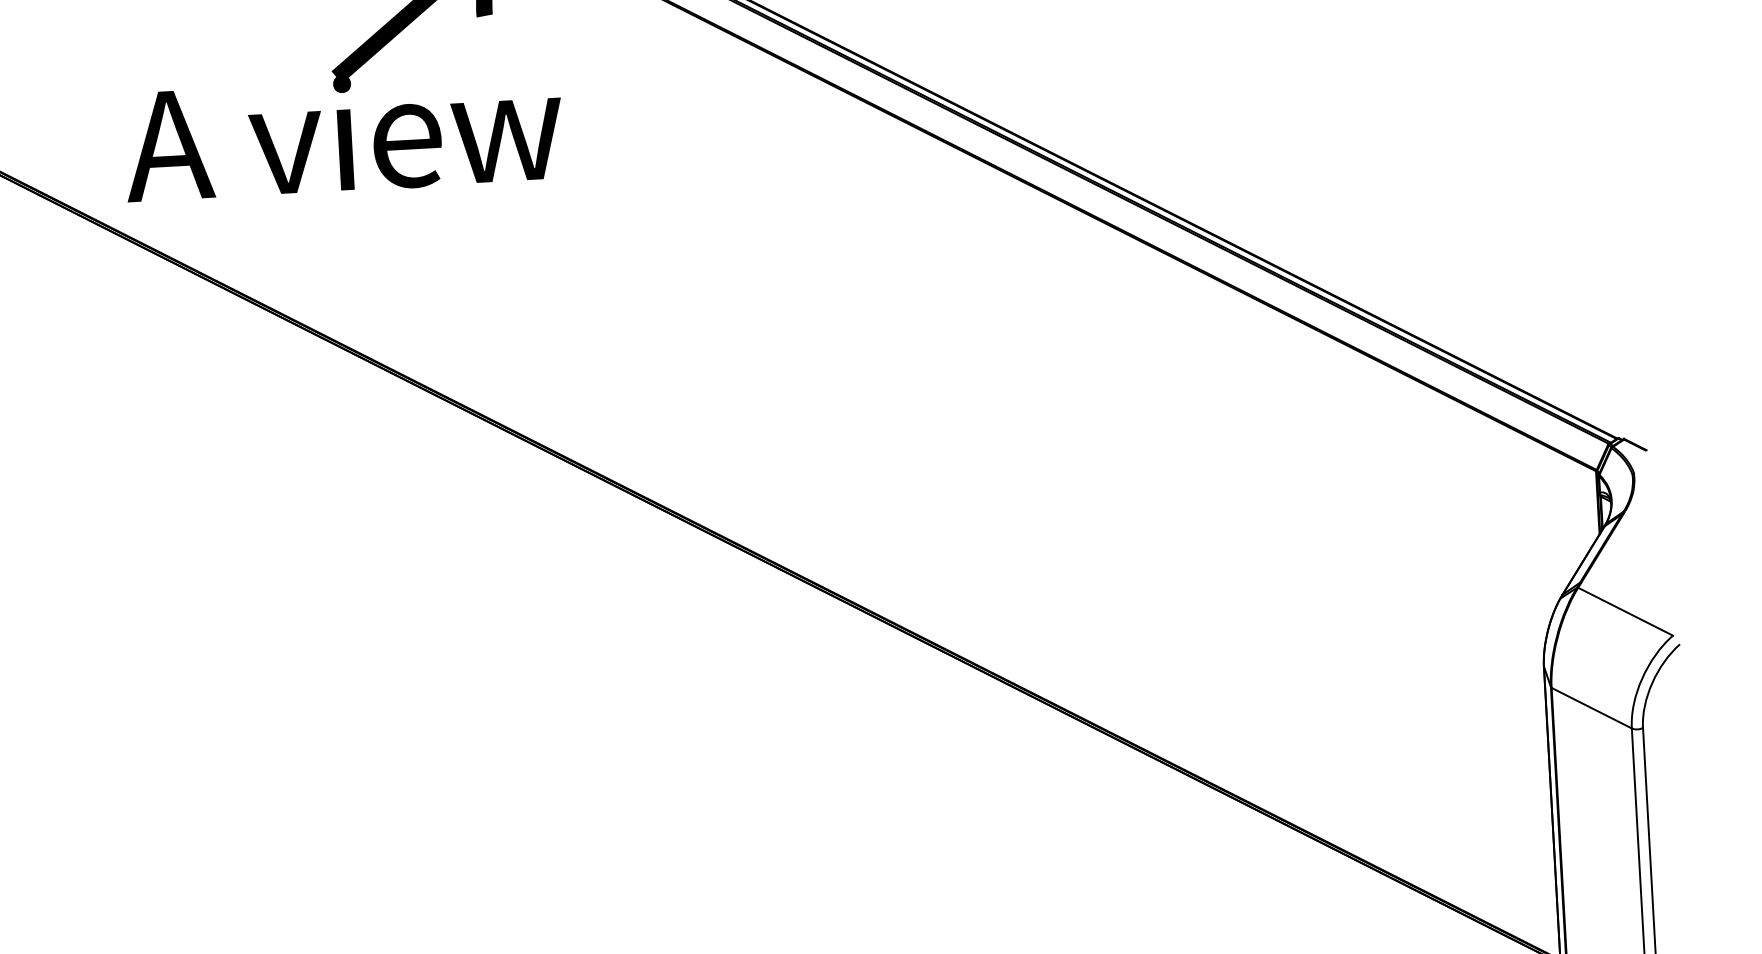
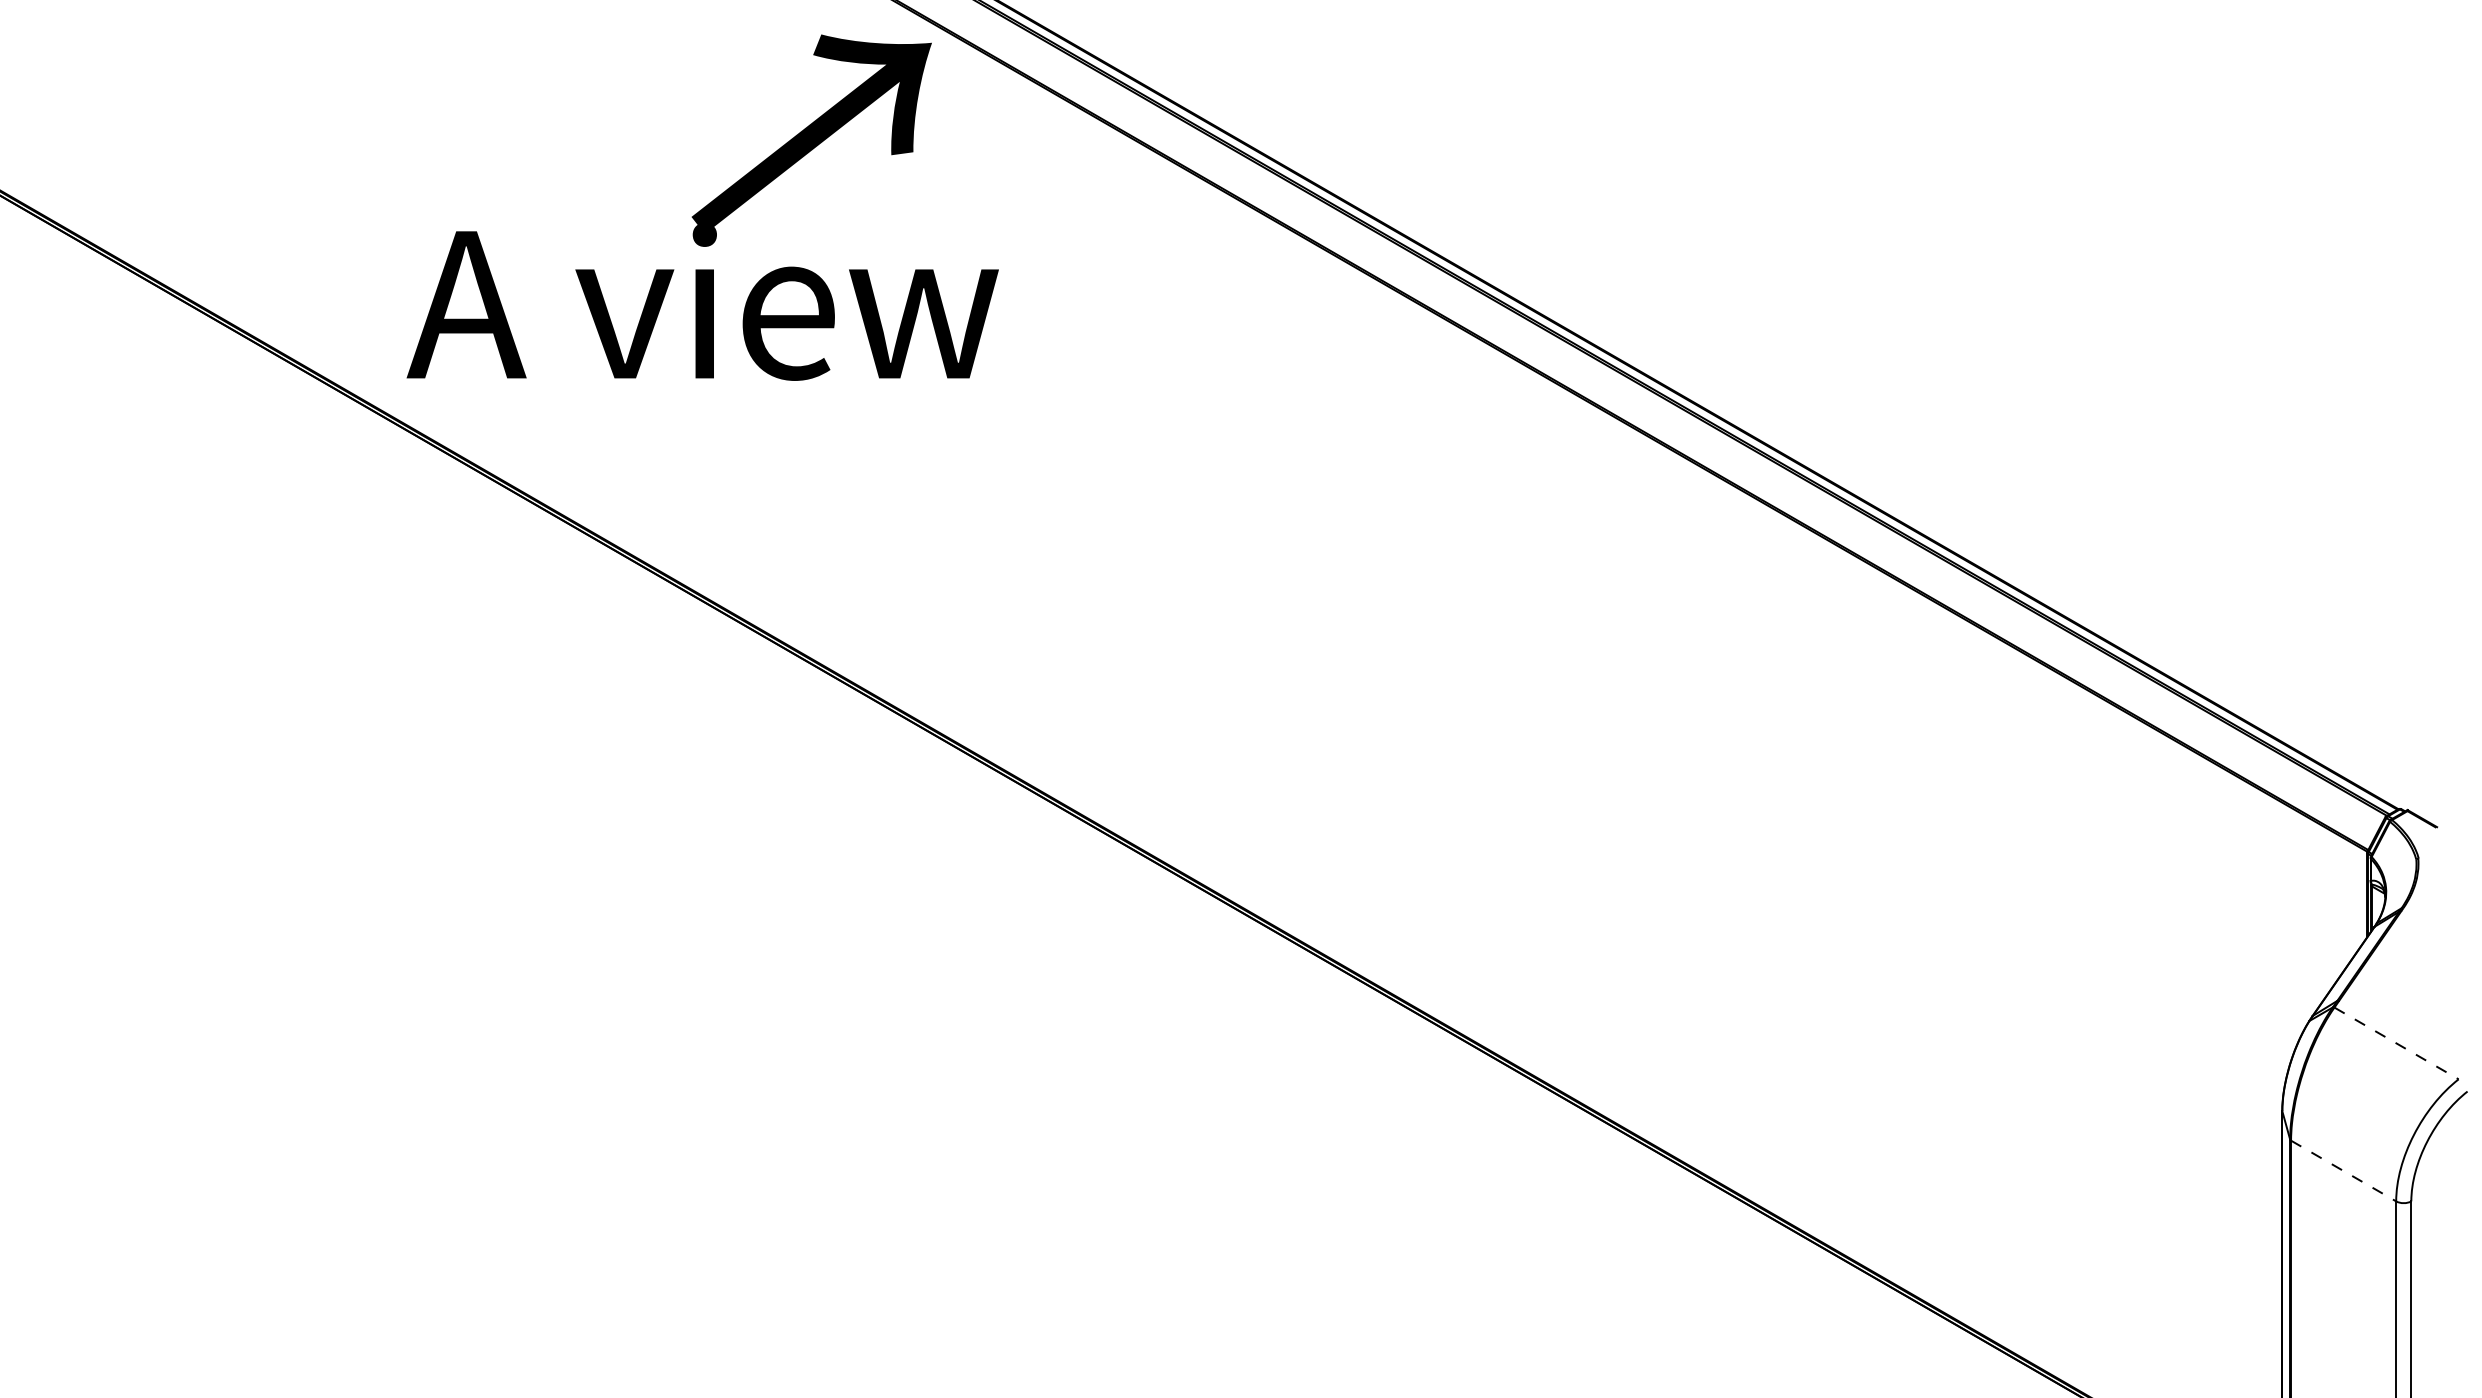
line: (1625, 611) -> (2396, 1043), solid -> dashed
line: (1591, 708) -> (2343, 1171), solid -> dashed

